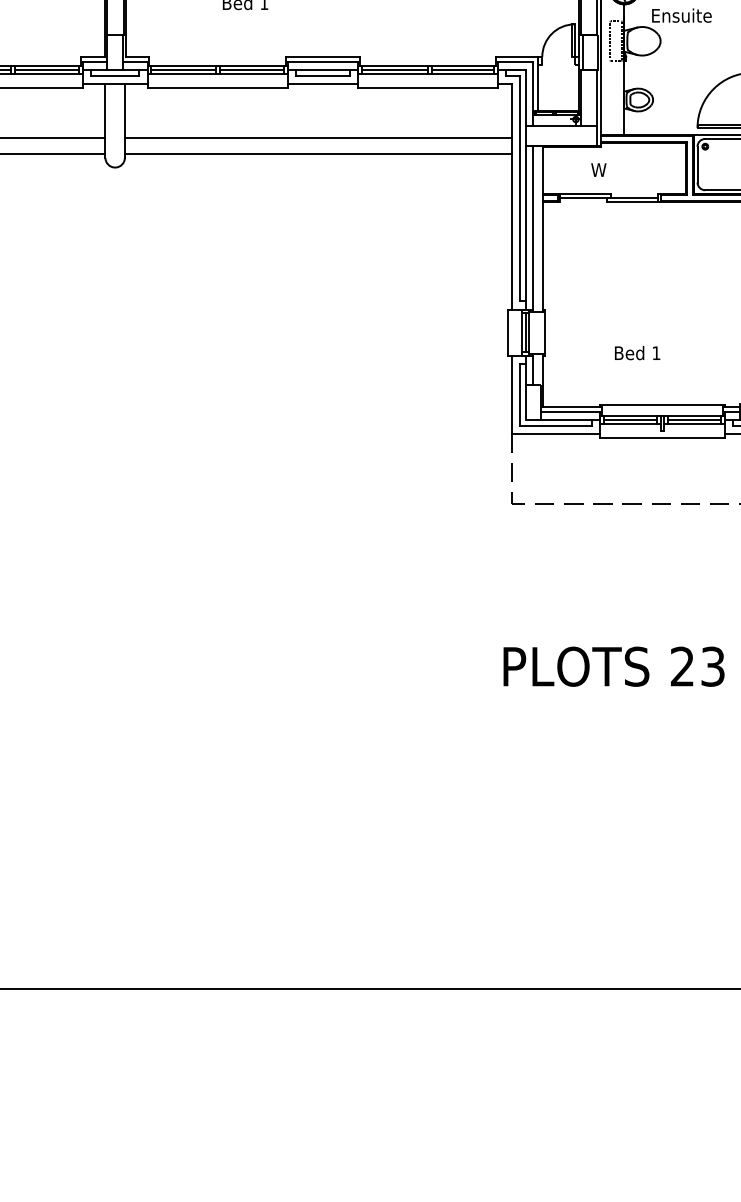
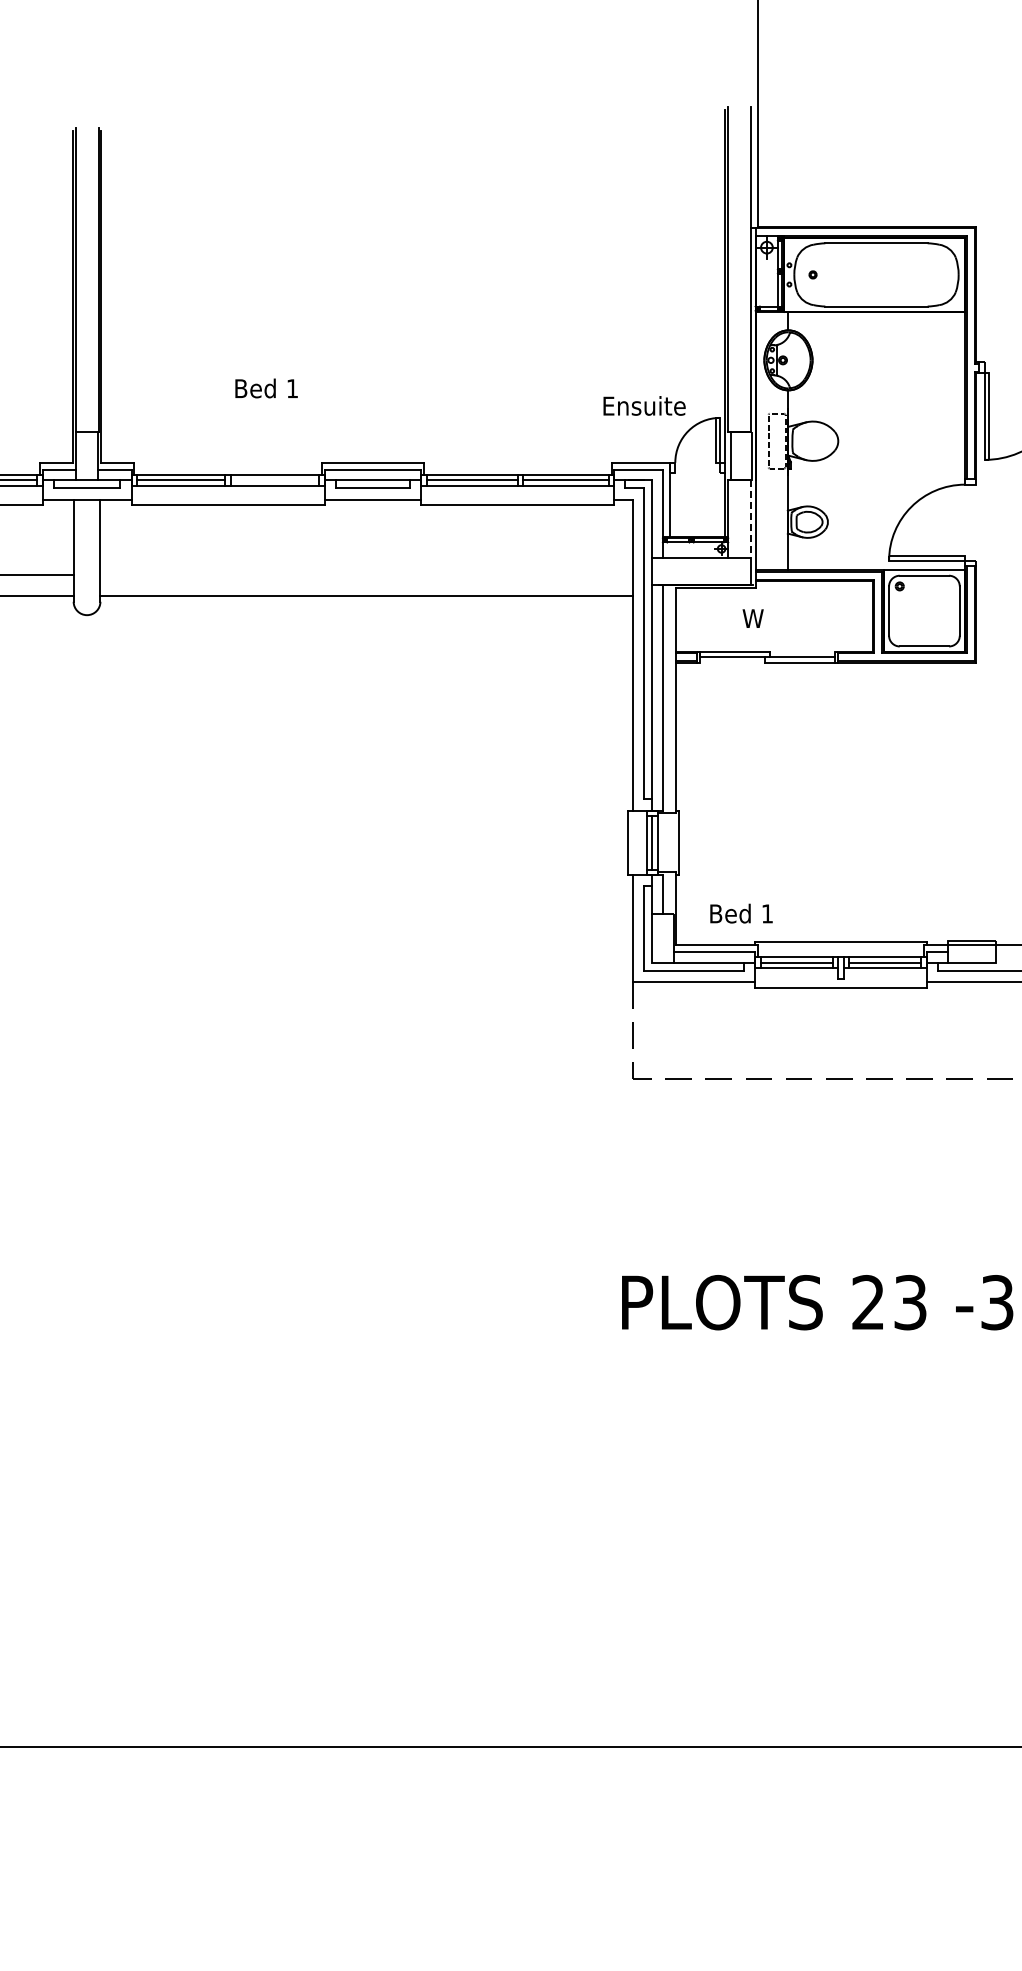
text: (681, 15) -> (644, 405), moved
line: (251, 69) -> (274, 480), removed
line: (597, 98) -> (751, 519), solid -> dashed
line: (318, 138) -> (366, 575), removed
text: (637, 352) -> (741, 913), moved

